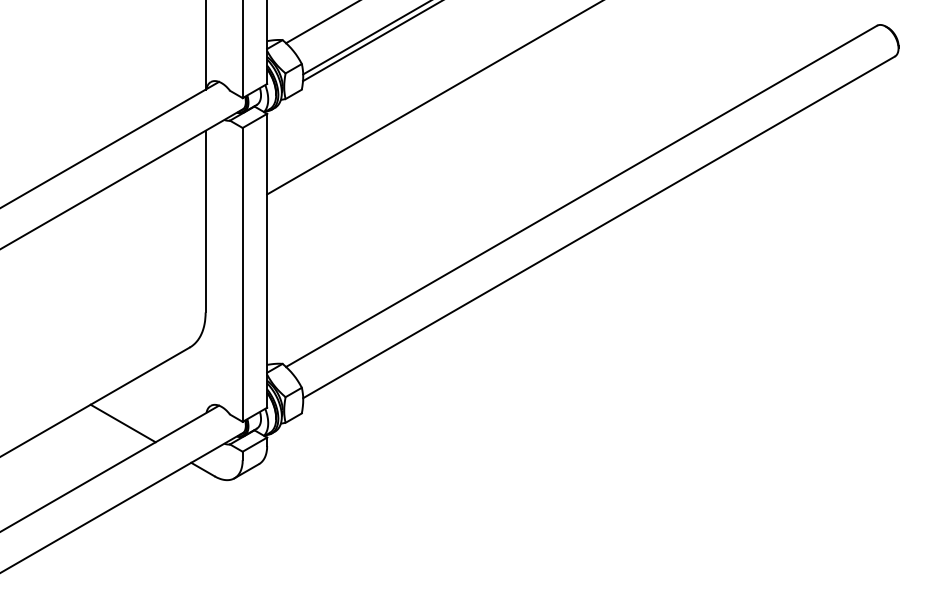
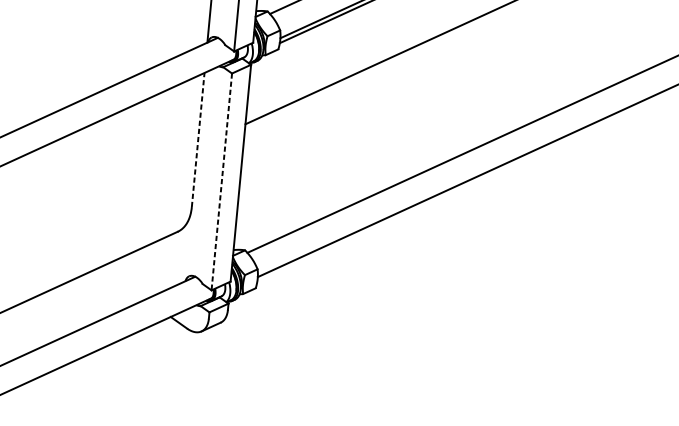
line: (205, 221) -> (198, 139), solid -> dashed
line: (242, 274) -> (221, 181), solid -> dashed
line: (122, 423) -> (122, 283), removed

